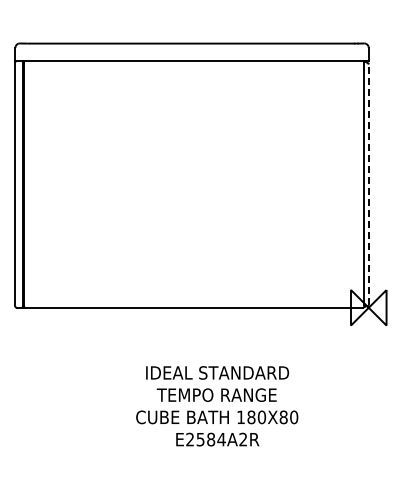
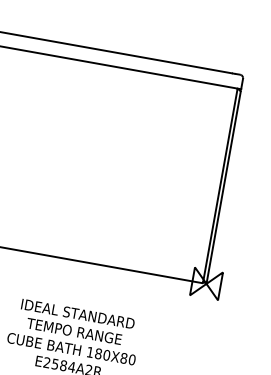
line: (368, 184) -> (223, 186), dashed -> solid

